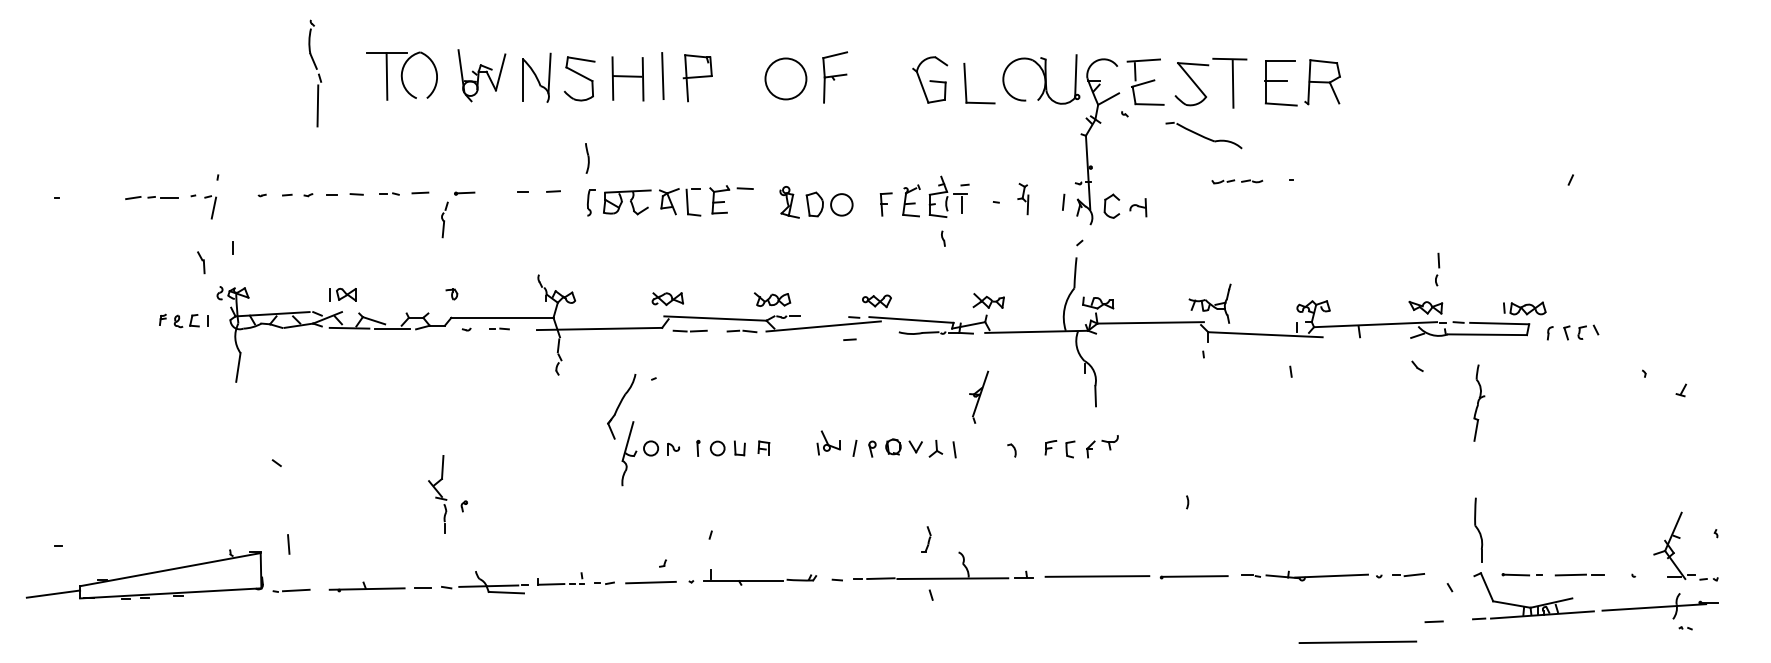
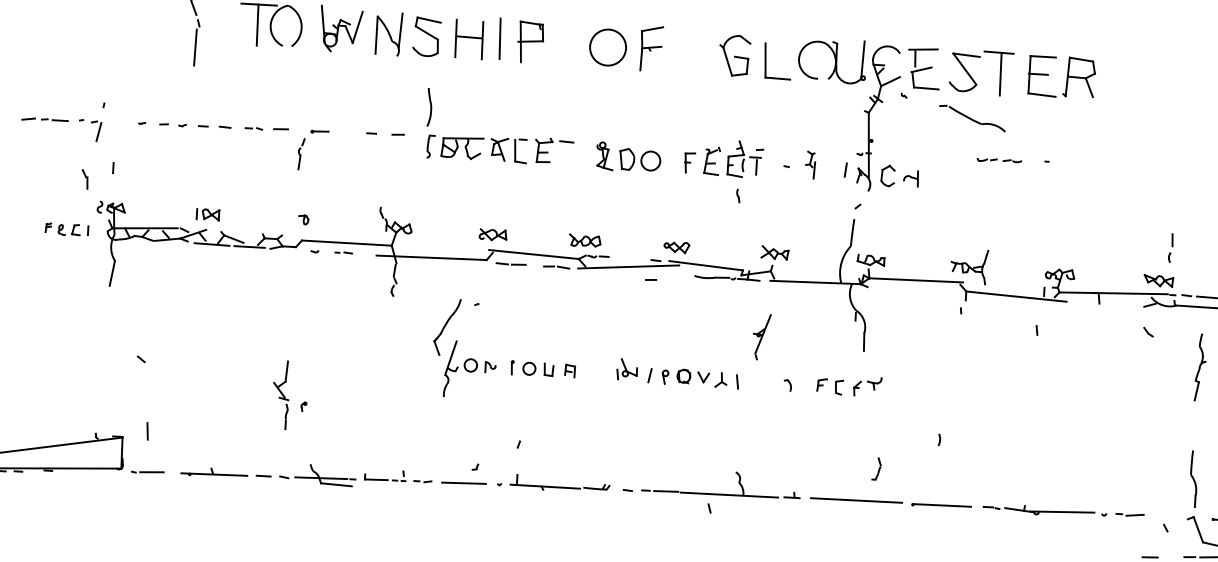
part: (587, 158) -> (429, 107), size x1.43
part: (926, 539) -> (876, 469), moved

